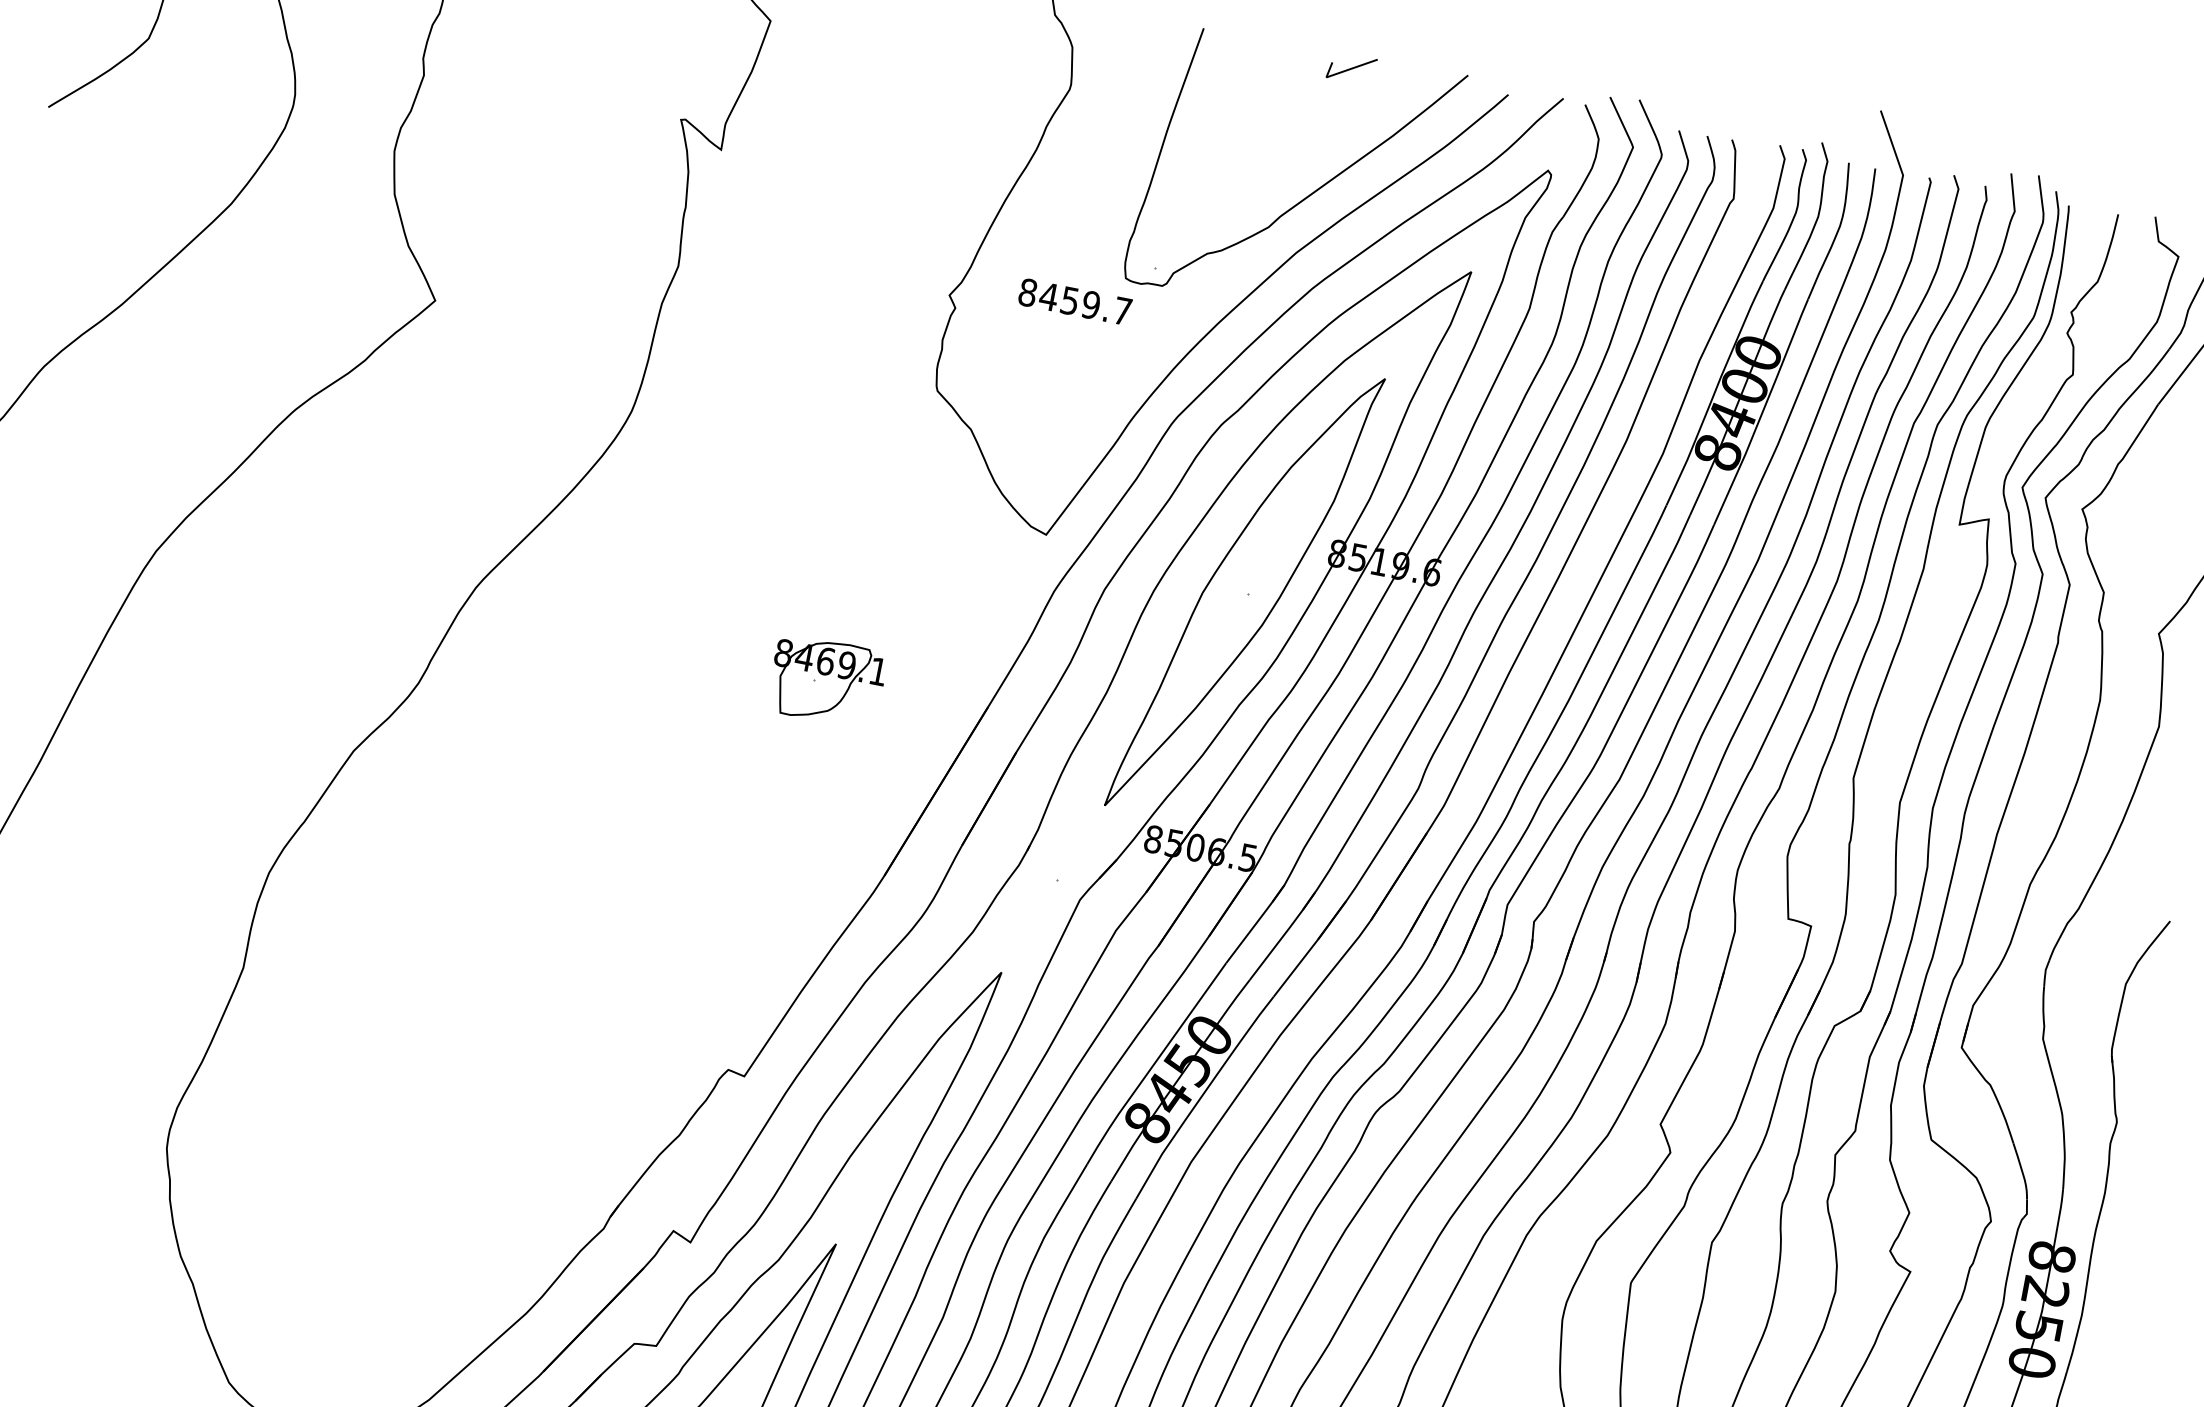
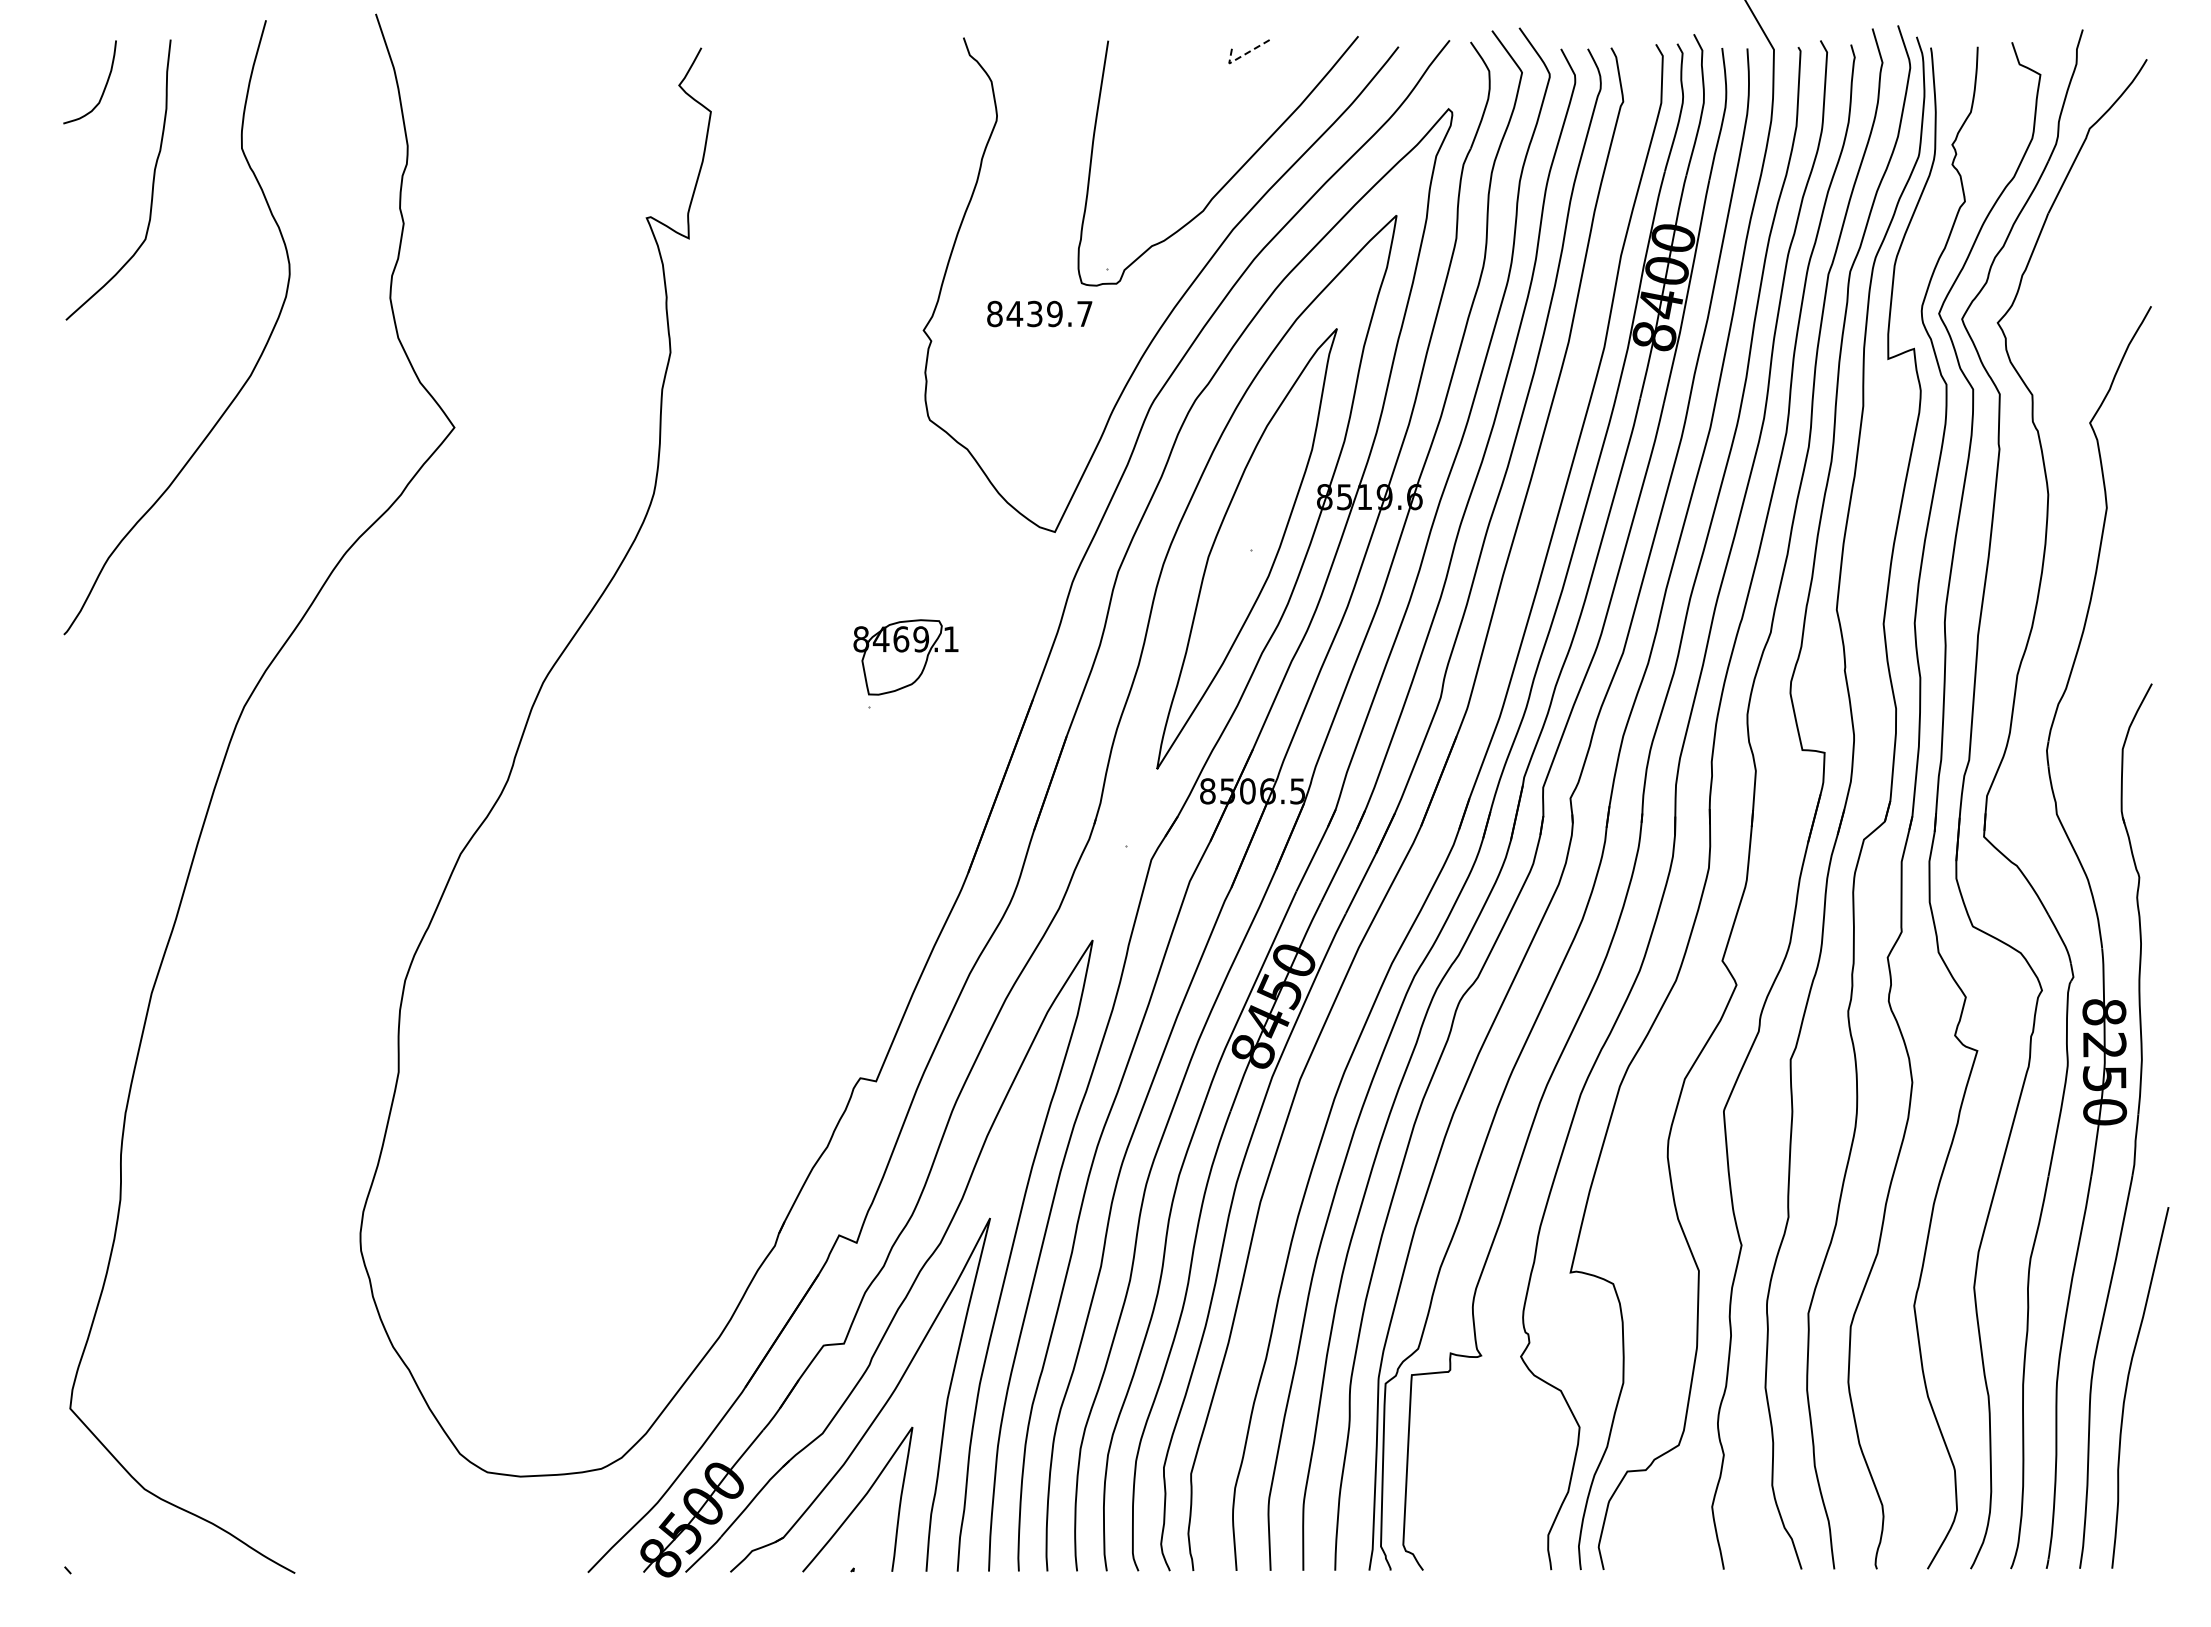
line: (1343, 71) -> (1243, 55), solid -> dashed
text: (1070, 300) -> (1035, 313), 8459.7 -> 8439.7
part: (826, 681) -> (905, 657), moved

